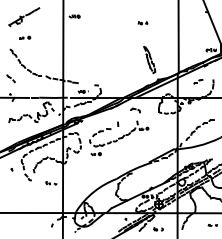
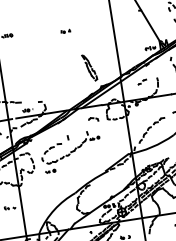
part: (142, 23) -> (65, 31), moved
part: (135, 110) -> (93, 119), moved

